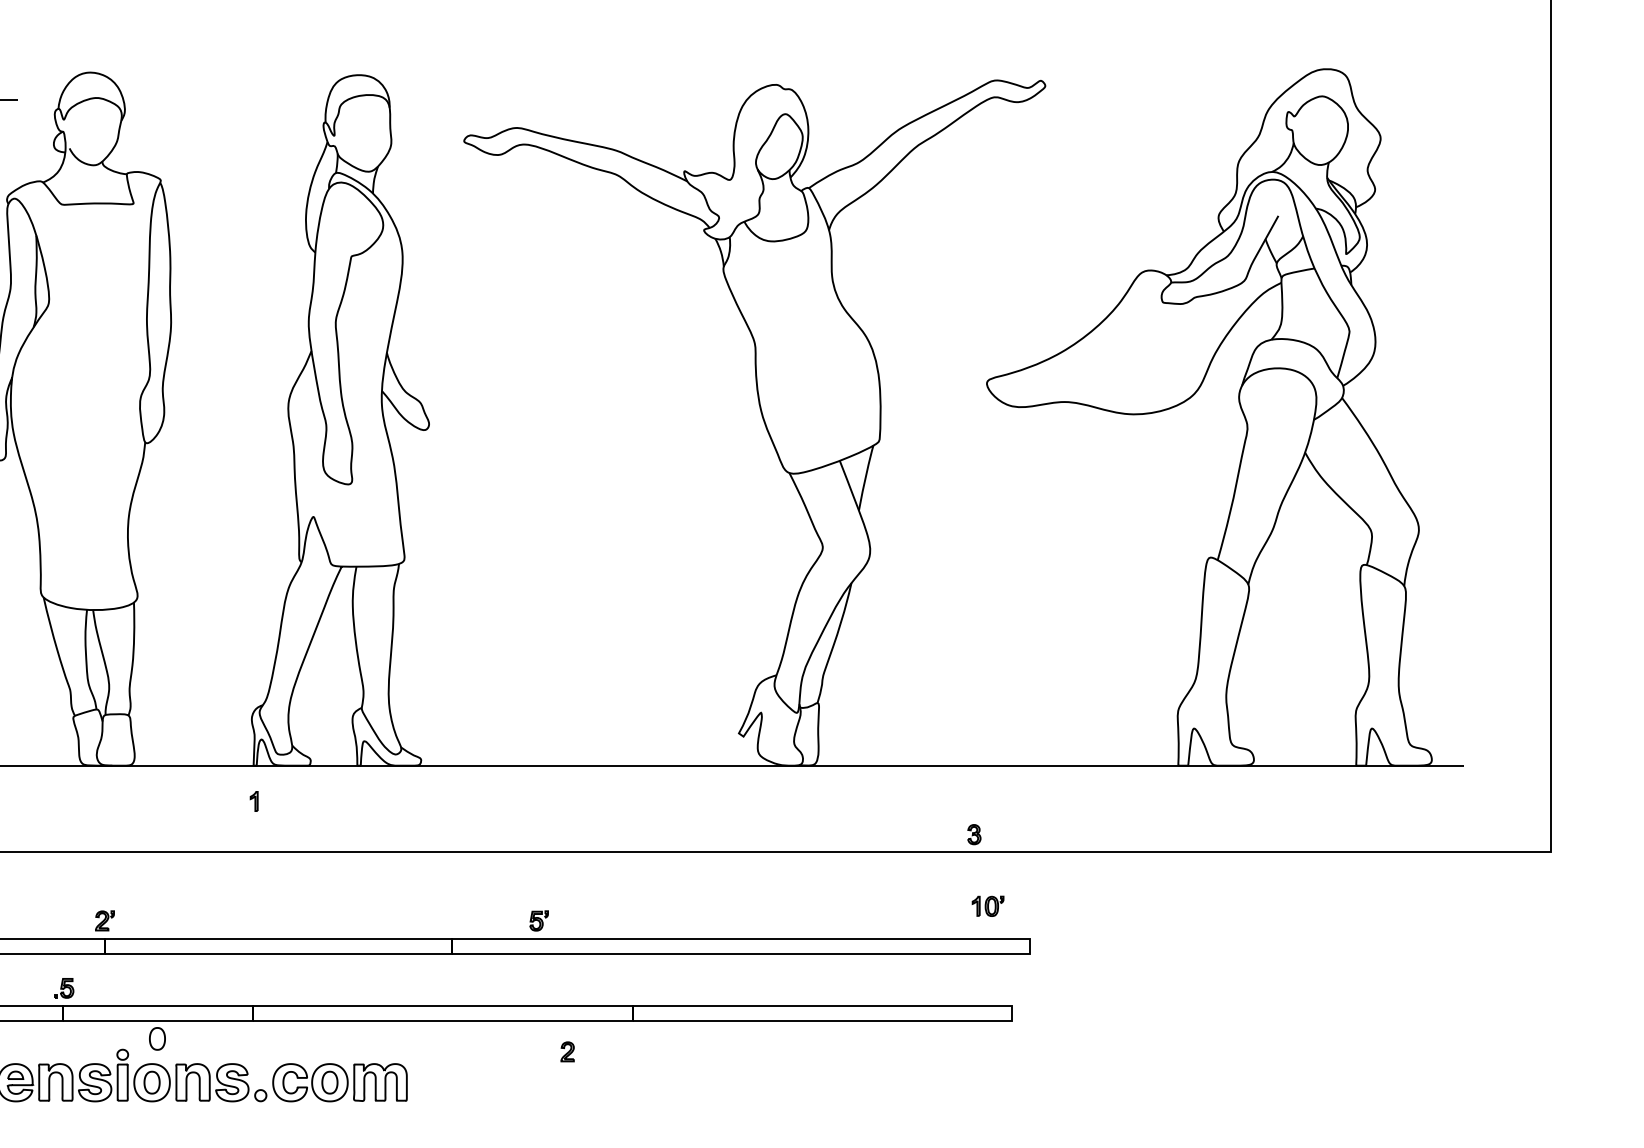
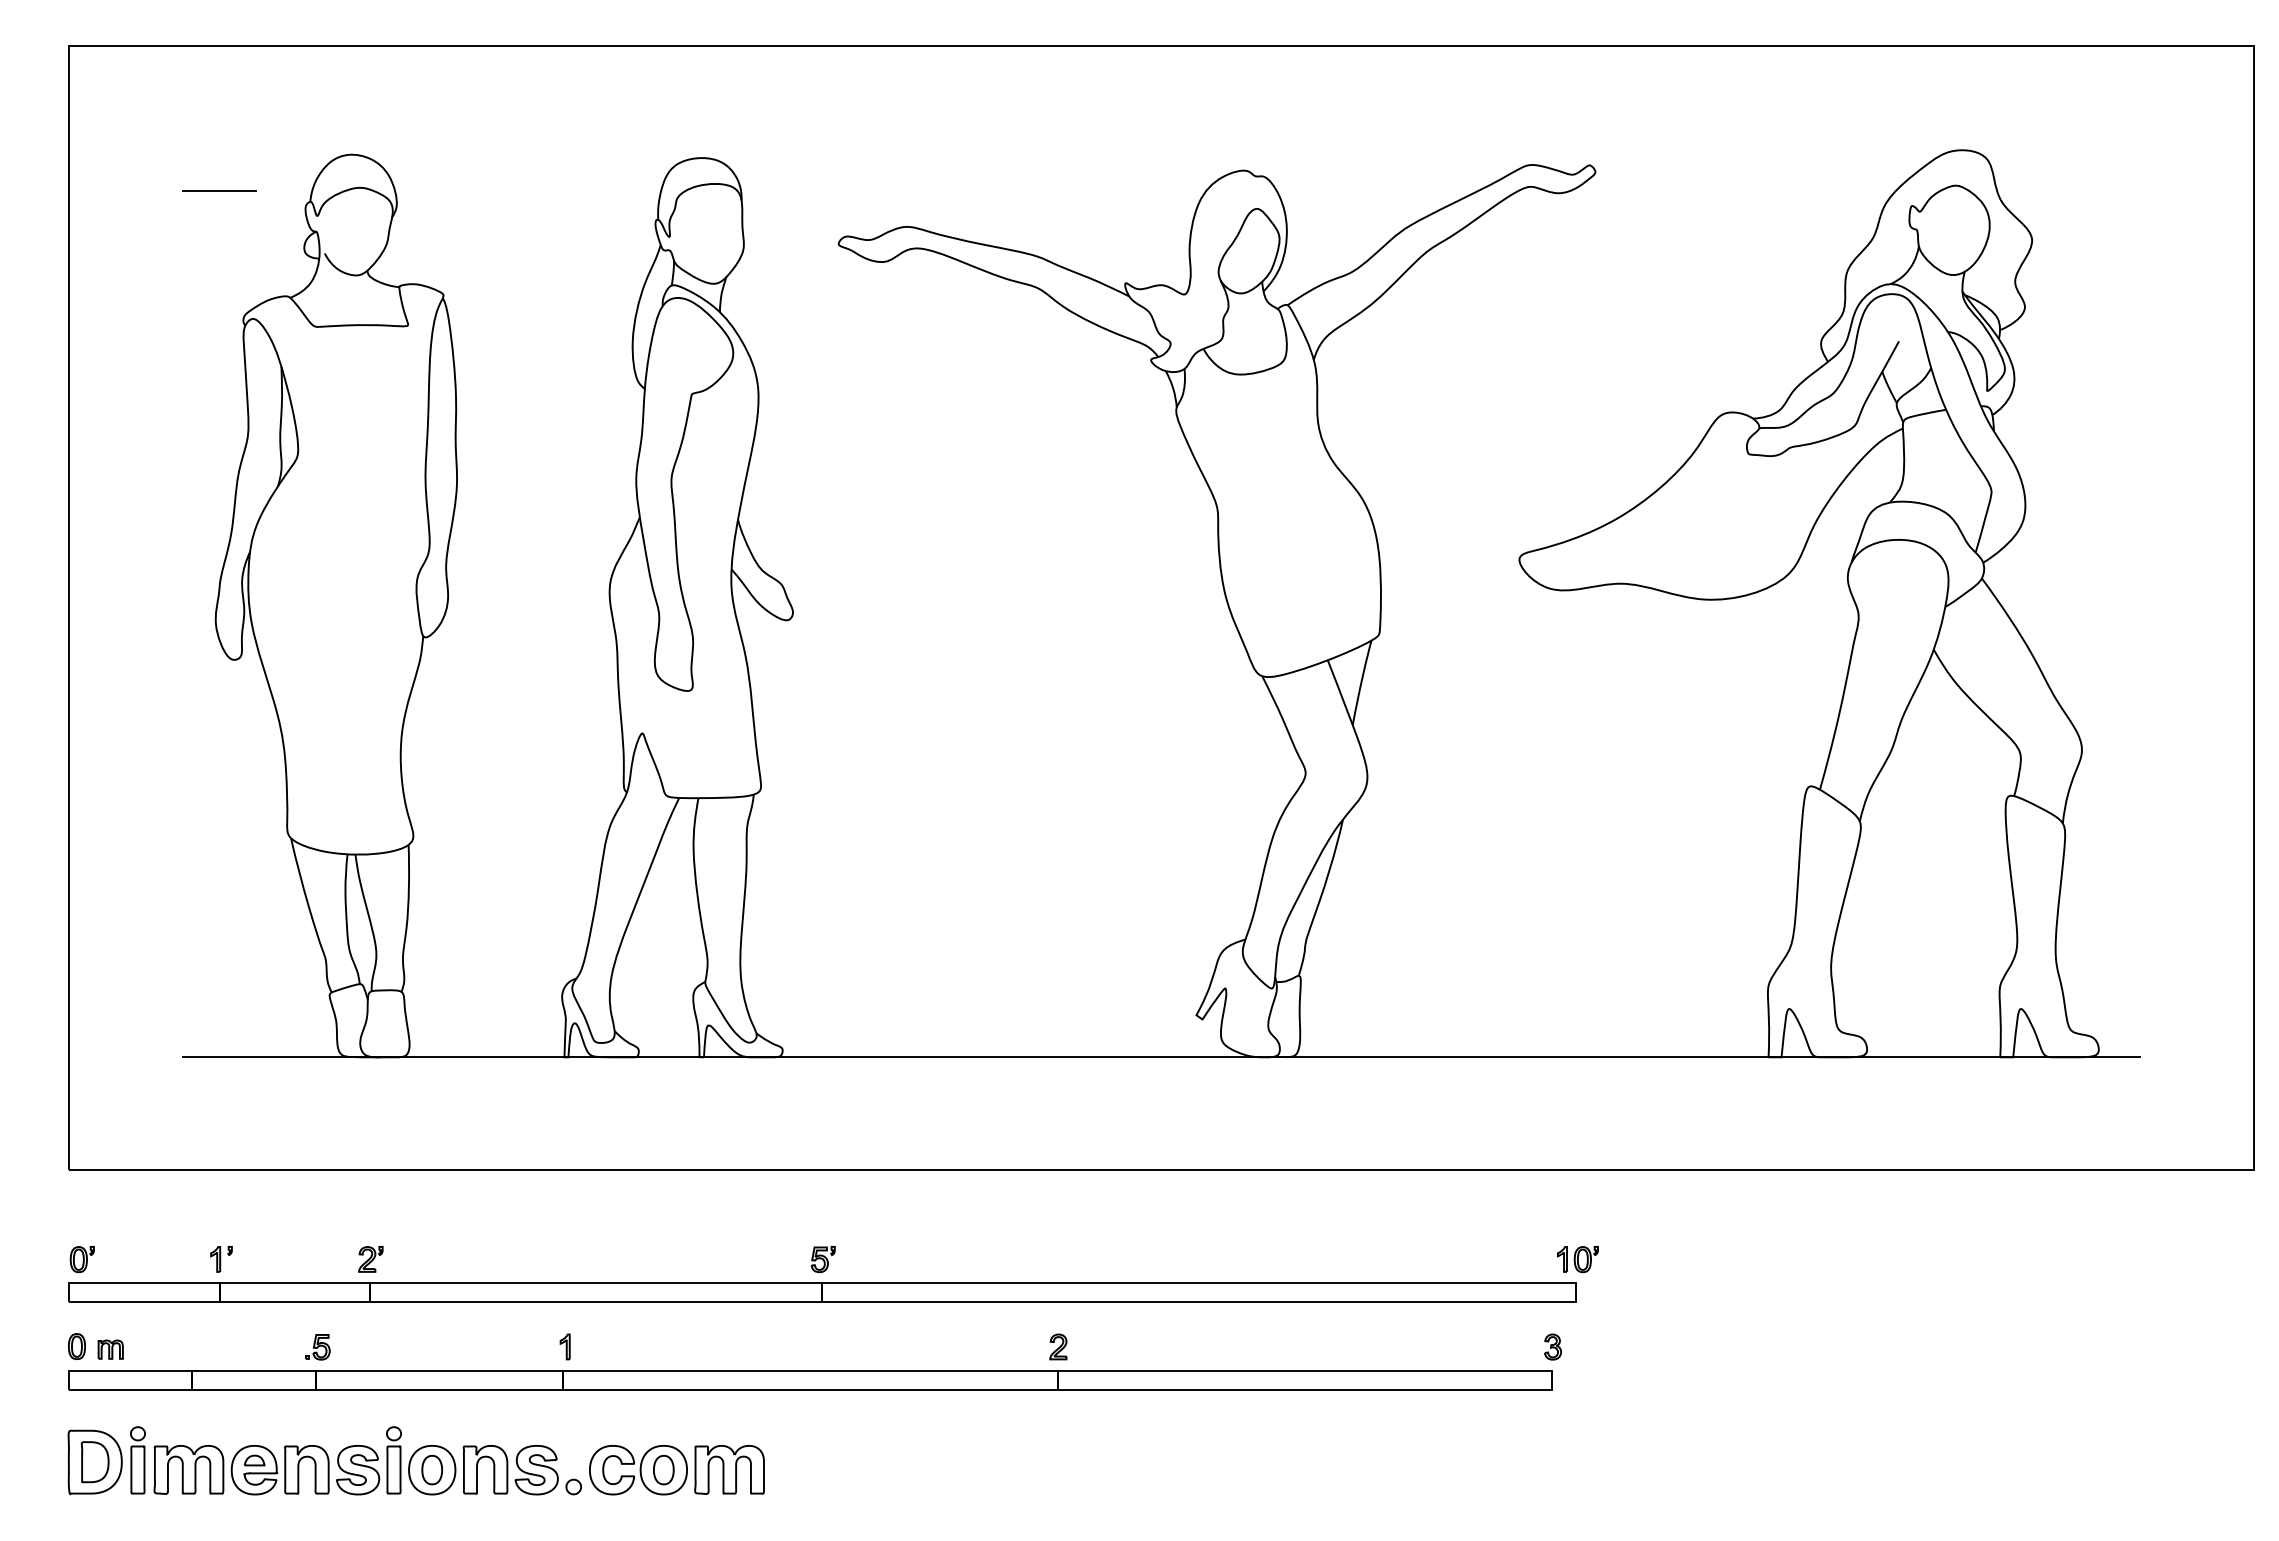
part: (253, 801) -> (564, 1346), moved
part: (973, 834) -> (1552, 1346), moved
part: (987, 906) -> (1577, 1259), moved
part: (538, 920) -> (822, 1259), moved
part: (156, 1038) -> (438, 1412), removed
part: (567, 1051) -> (1058, 1346), moved

